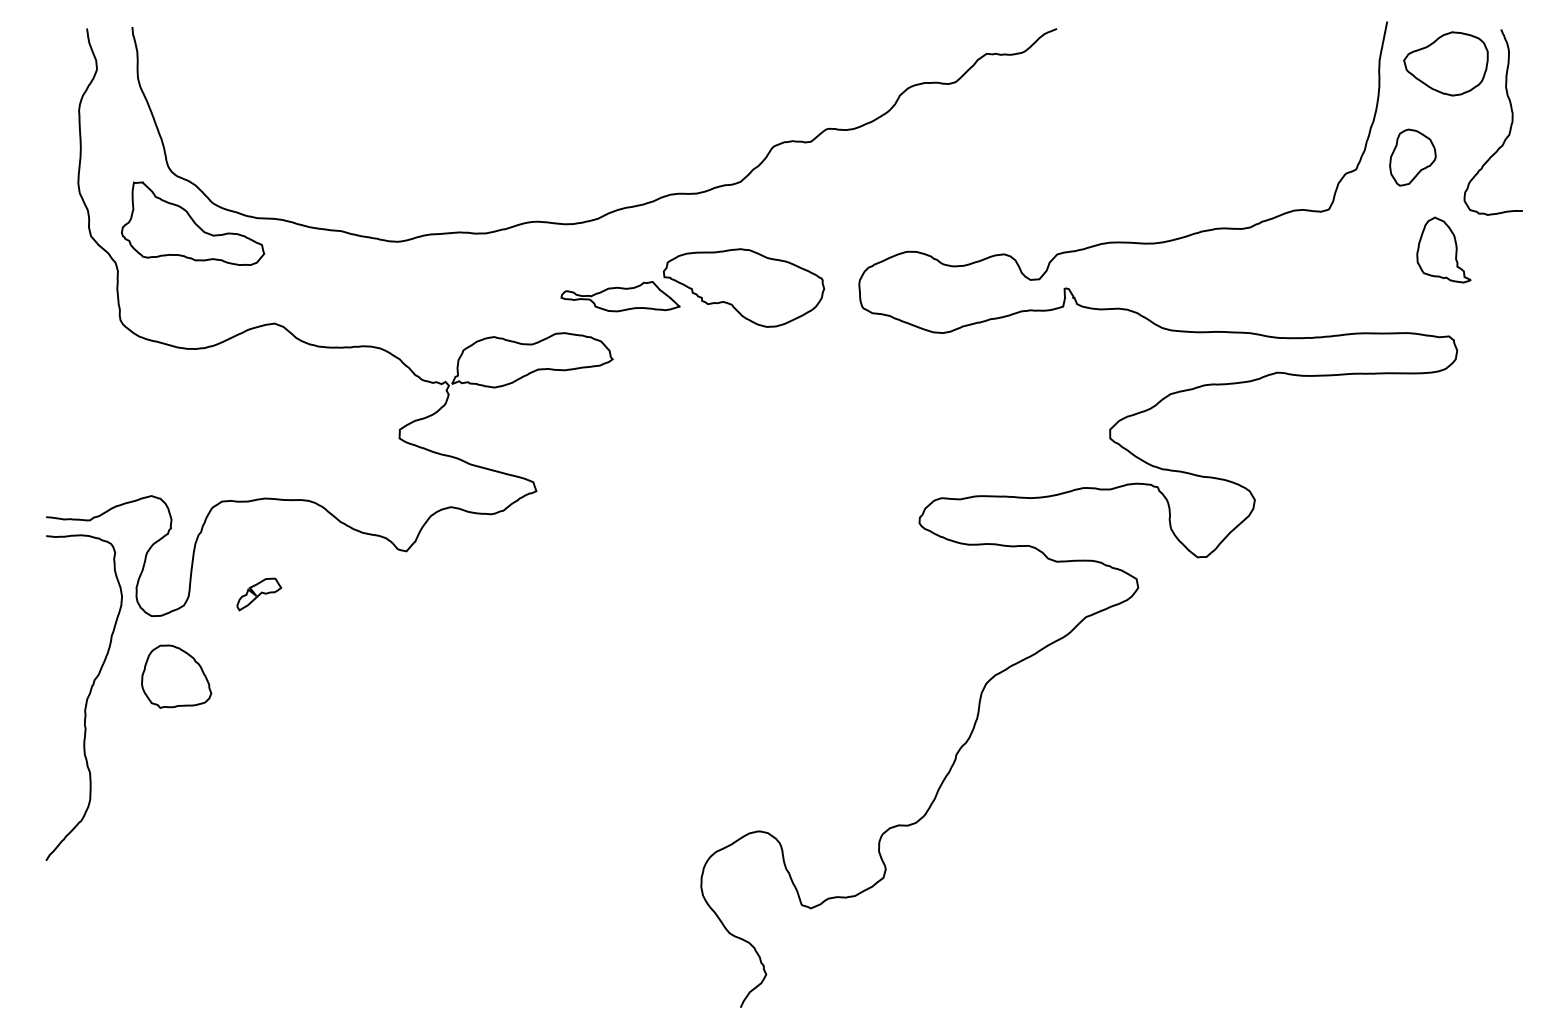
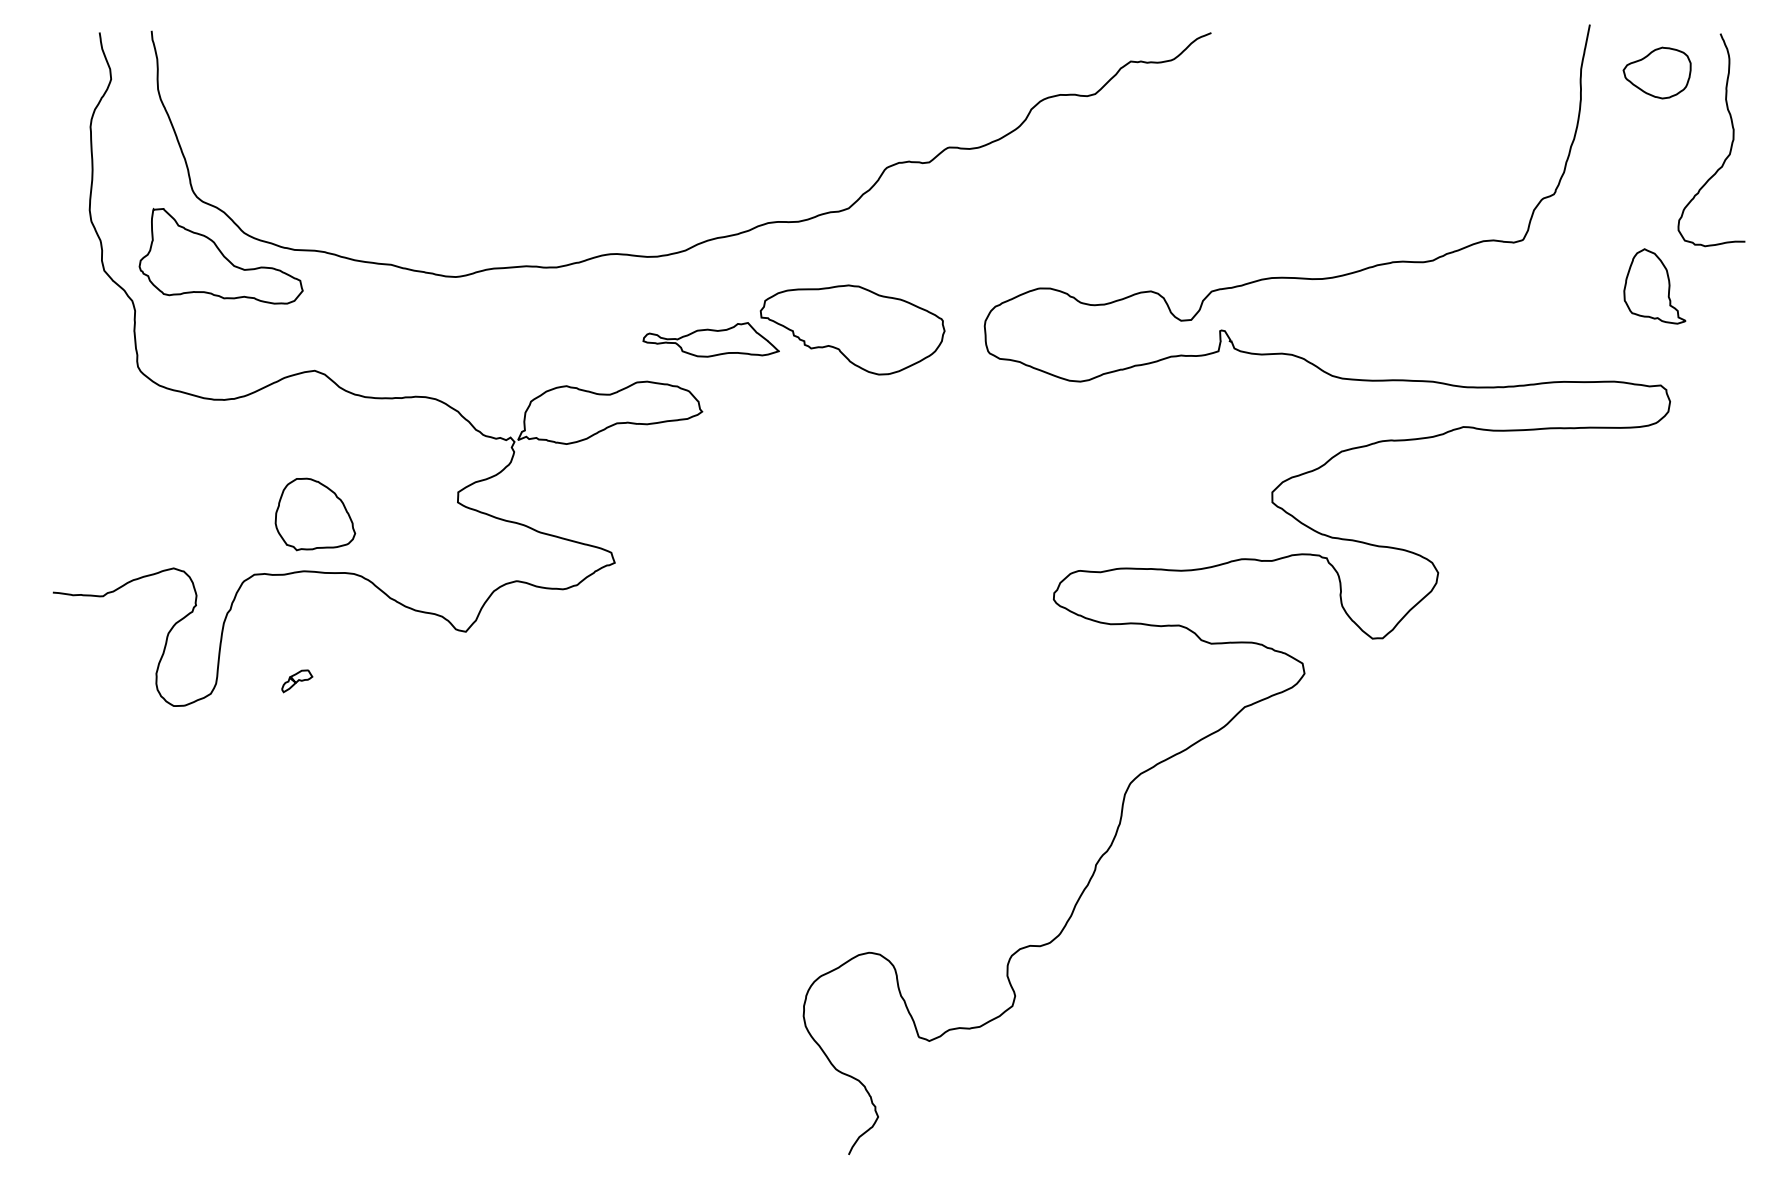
part: (1445, 63) -> (1656, 72), size x0.7
part: (1413, 157) -> (1619, 180), removed
part: (259, 594) -> (297, 681), size x0.6
part: (176, 676) -> (315, 514), moved
curve: (86, 697) -> (99, 799), removed

